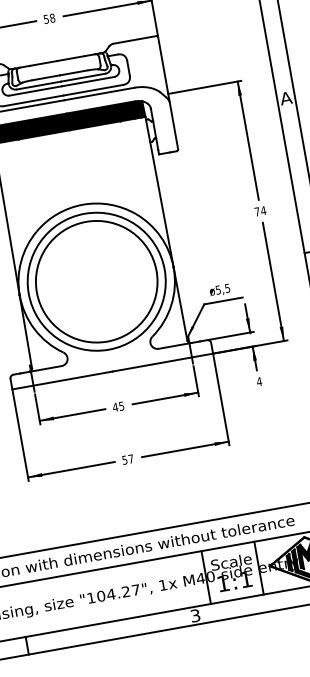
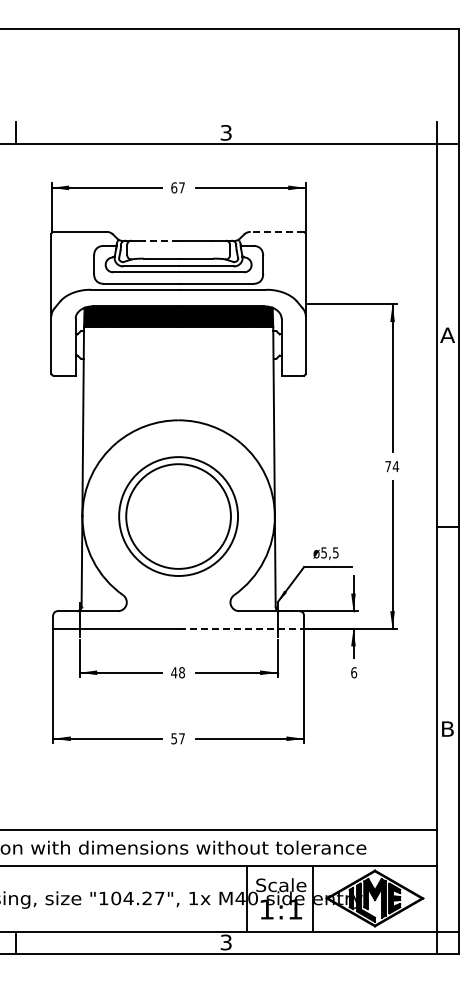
text: (48, 18) -> (177, 187), 58 -> 67
line: (134, 39) -> (276, 231), solid -> dashed
line: (42, 63) -> (160, 240), solid -> dashed
part: (96, 281) -> (178, 516), size x0.7
line: (162, 362) -> (241, 628), solid -> dashed
text: (258, 381) -> (353, 672), 4 -> 6
text: (121, 406) -> (181, 672), 45 -> 48

